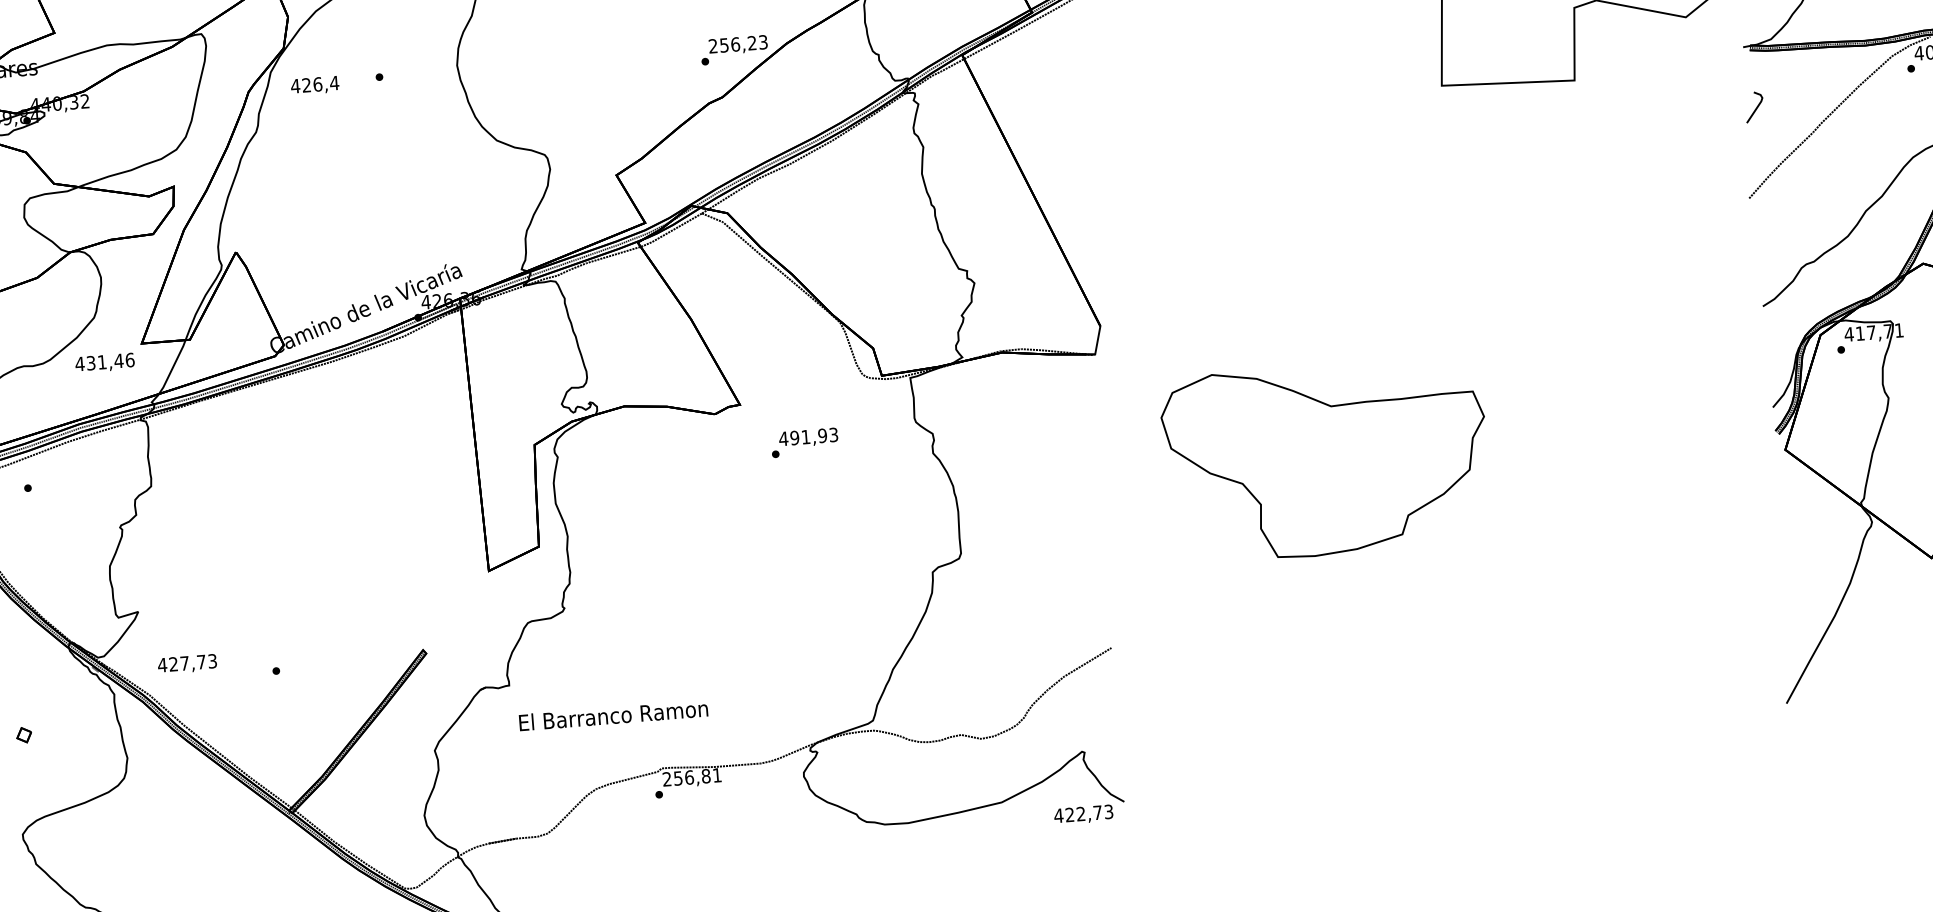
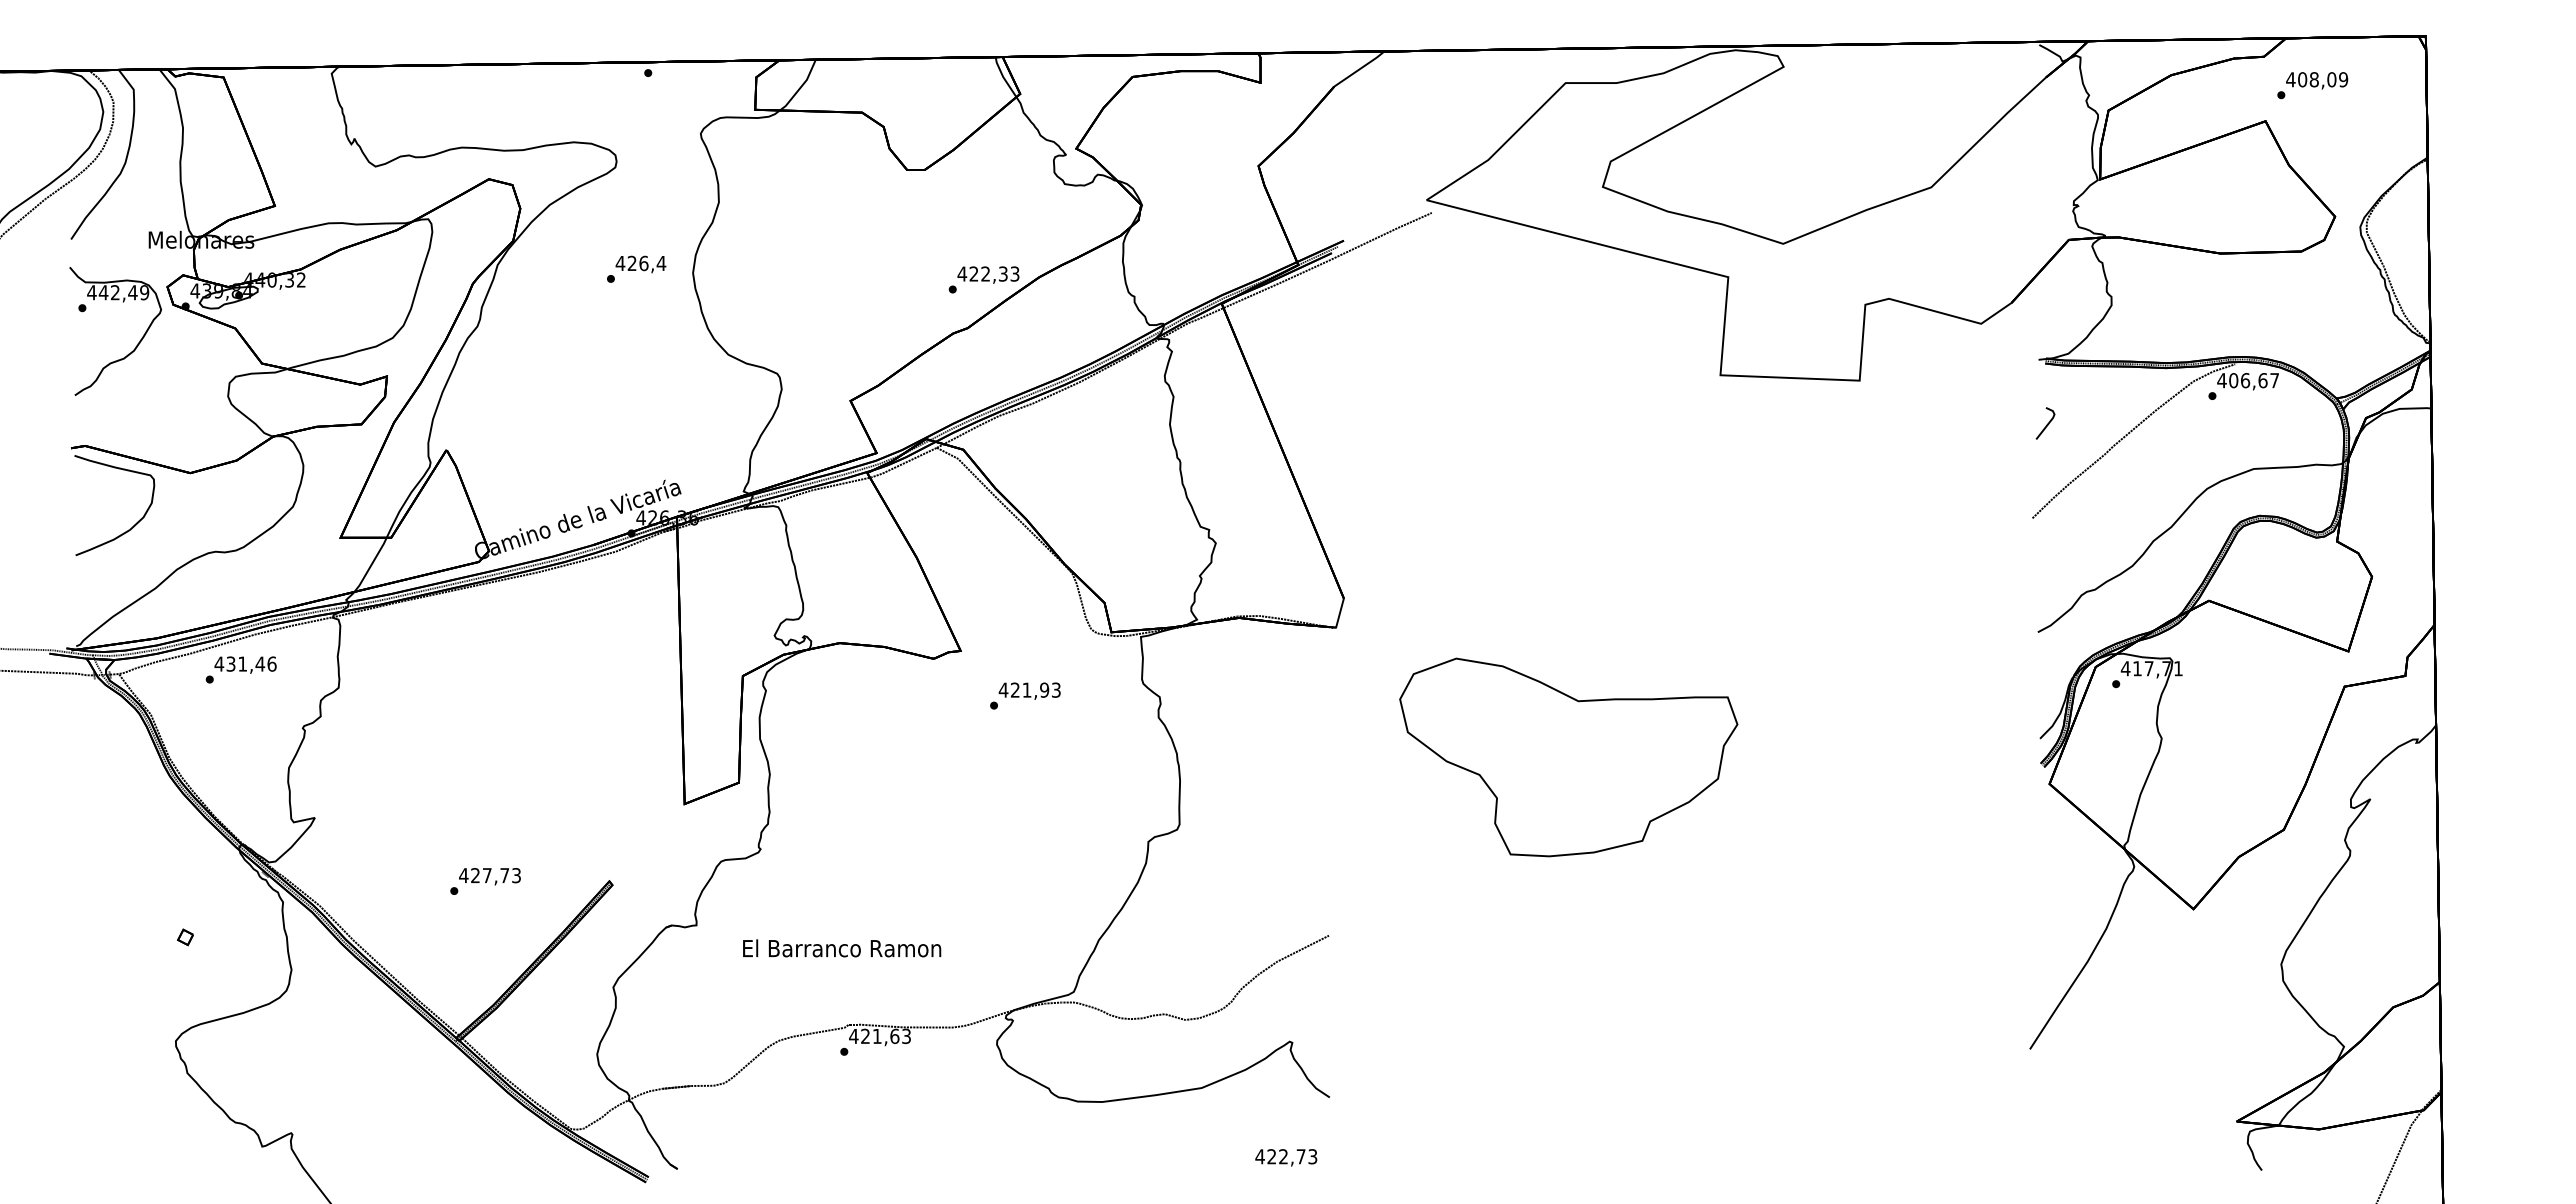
text: (732, 44) -> (982, 273), 256,23 -> 422,33
text: (314, 85) -> (640, 264), moved
text: (104, 362) -> (245, 664), moved
text: (793, 437) -> (1014, 689), 491,93 -> 421,93
text: (186, 664) -> (489, 876), moved
text: (613, 715) -> (842, 948), moved
text: (691, 777) -> (879, 1036), 256,81 -> 421,63
text: (1083, 814) -> (1286, 1157), moved

